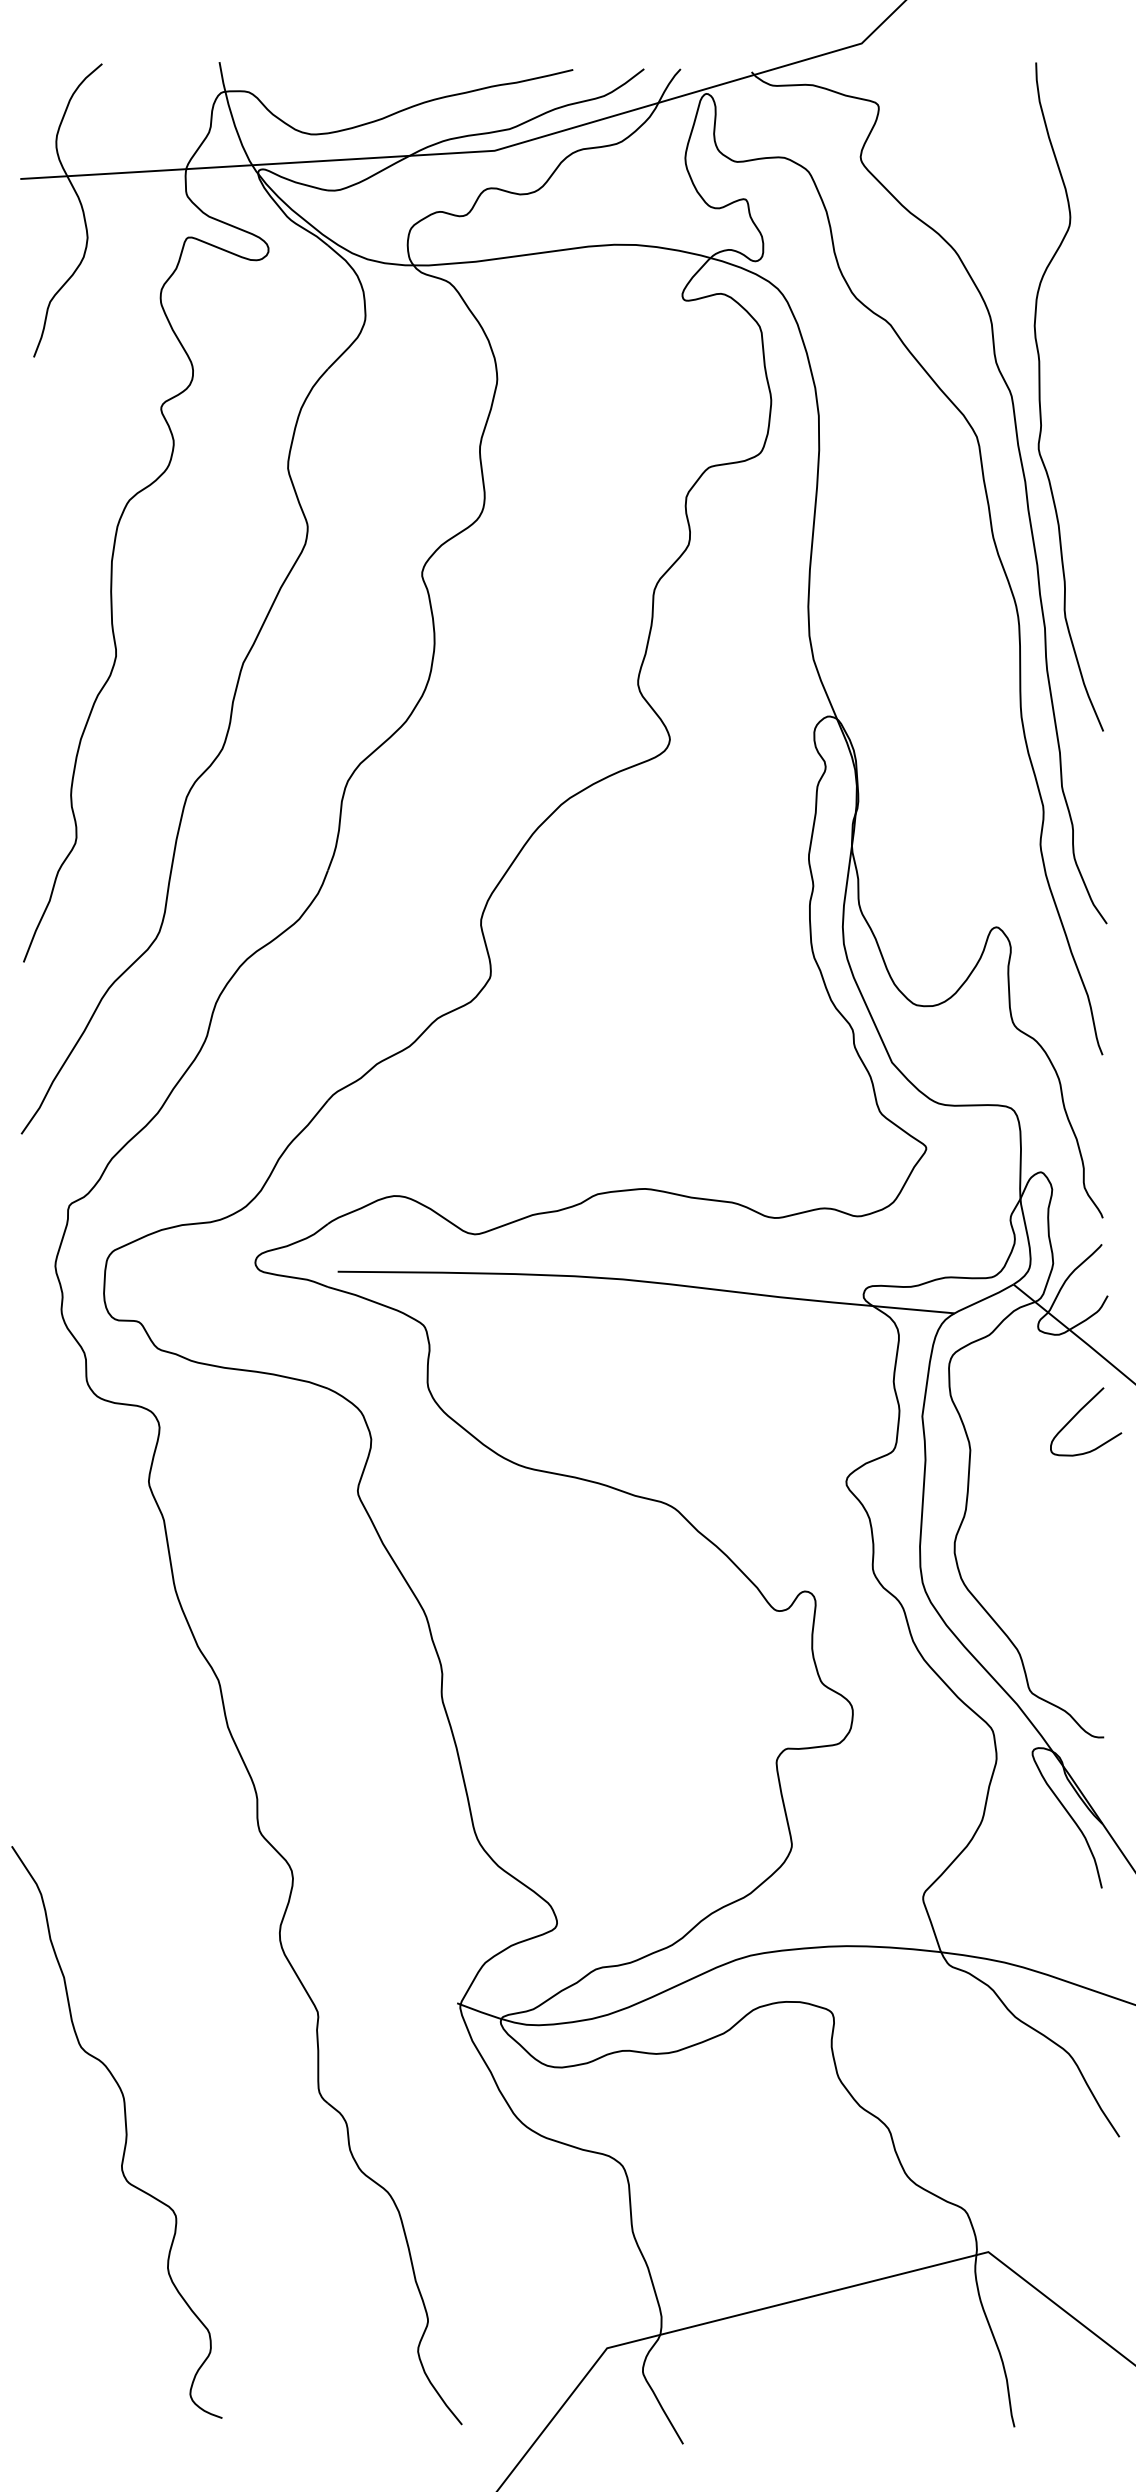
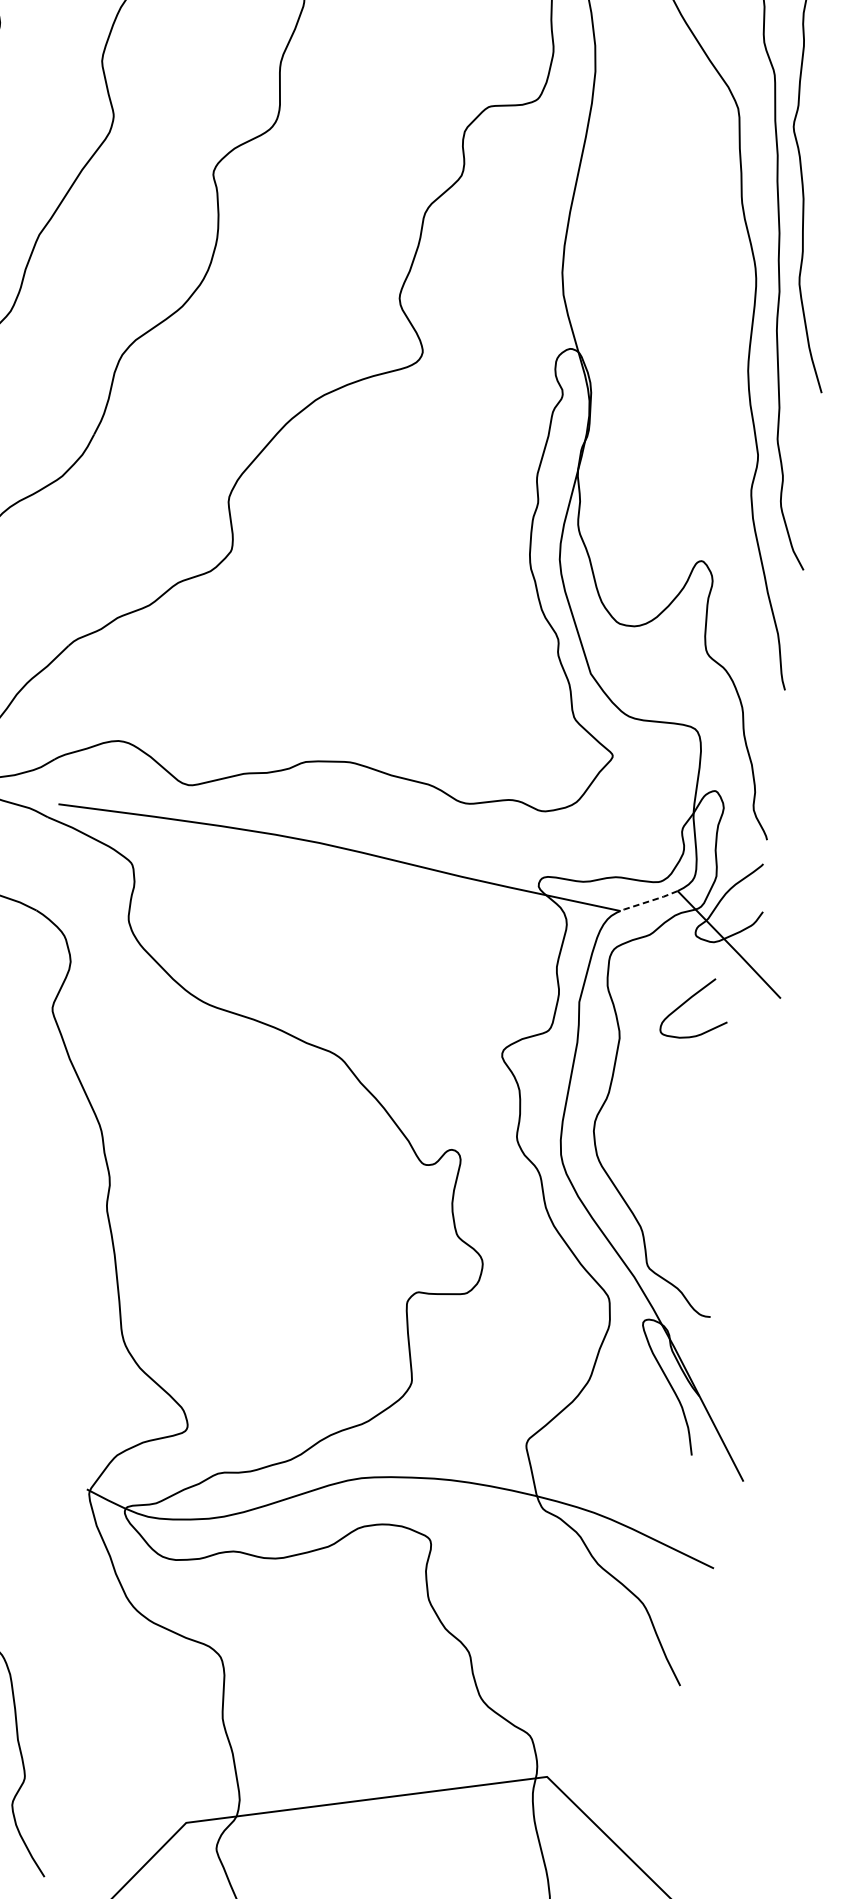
line: (983, 1299) -> (648, 901), solid -> dashed
curve: (1078, 1413) -> (689, 999), moved

